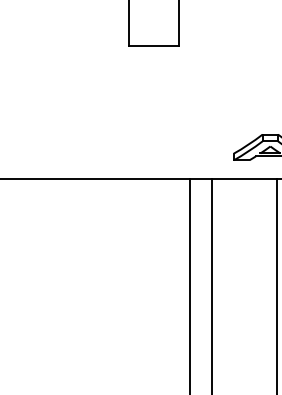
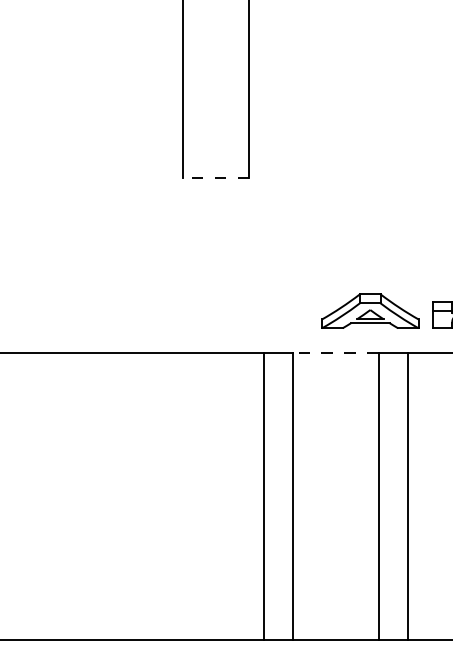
line: (153, 46) -> (215, 177), solid -> dashed
line: (244, 178) -> (335, 352), solid -> dashed

